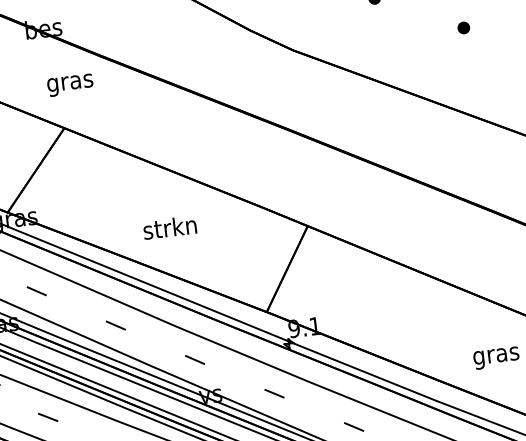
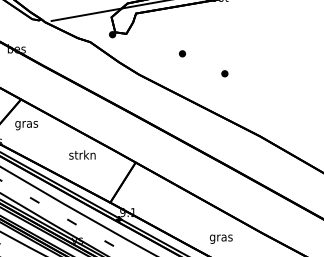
text: (70, 85) -> (26, 125), moved
text: (170, 226) -> (82, 154), moved

